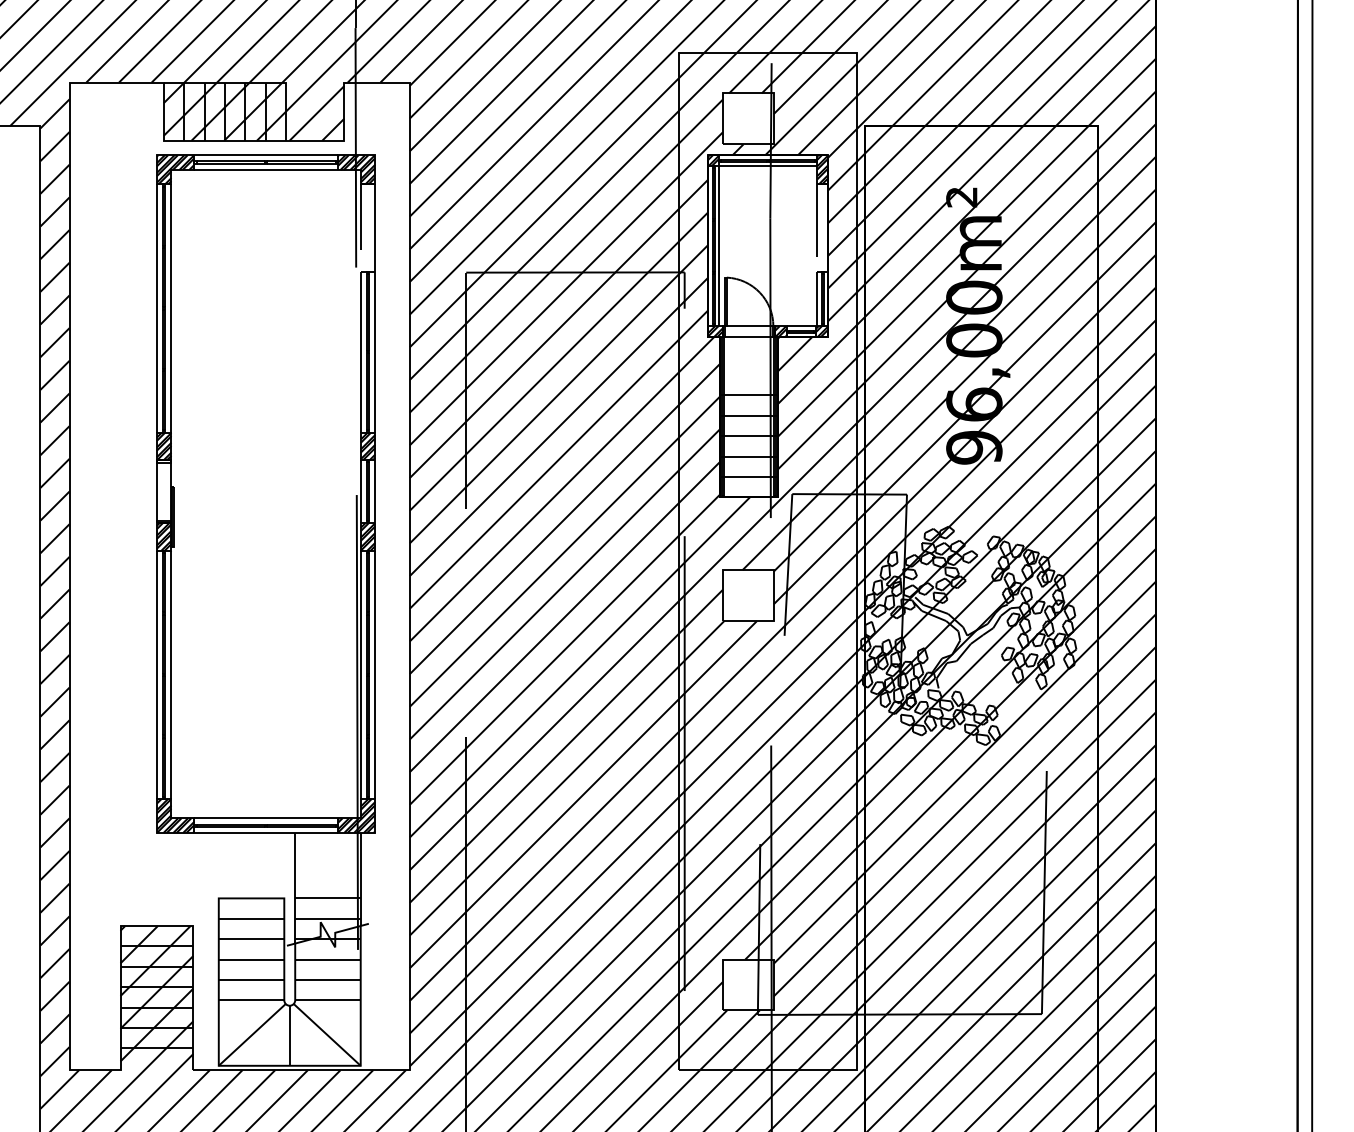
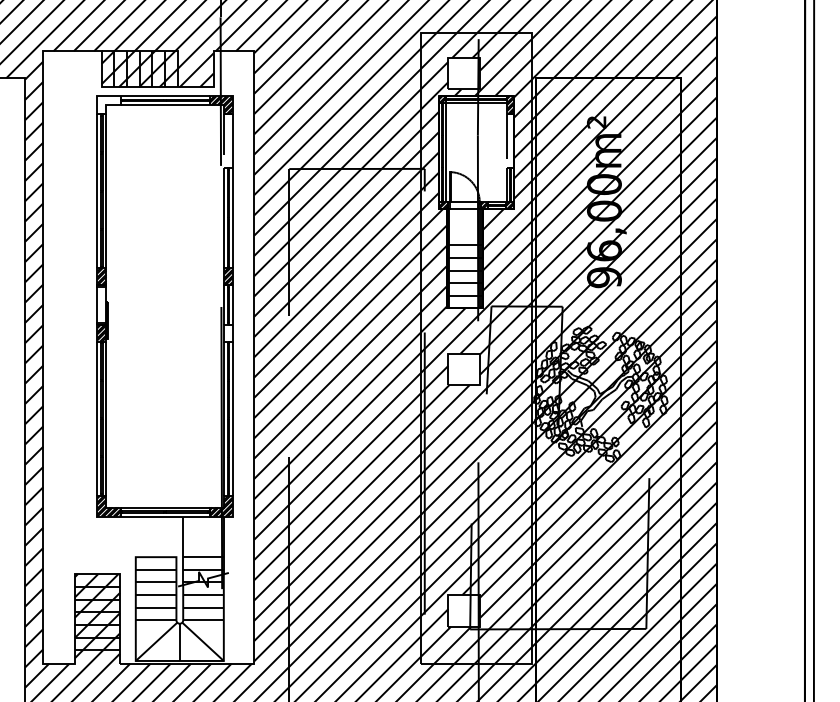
hatch: (174, 170) -> (108, 105), removed
hatch: (366, 536) -> (227, 332), removed

